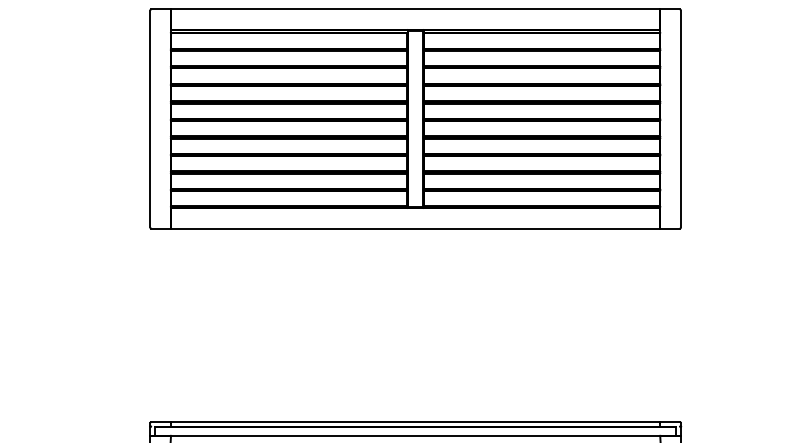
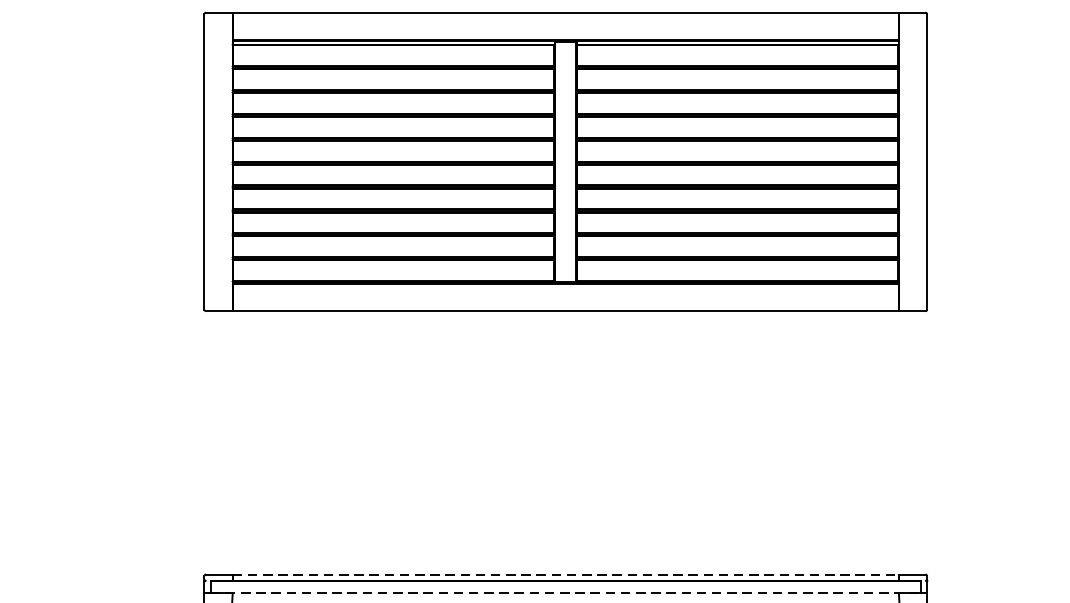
line: (415, 422) -> (565, 575), solid -> dashed
line: (415, 435) -> (565, 592), solid -> dashed

